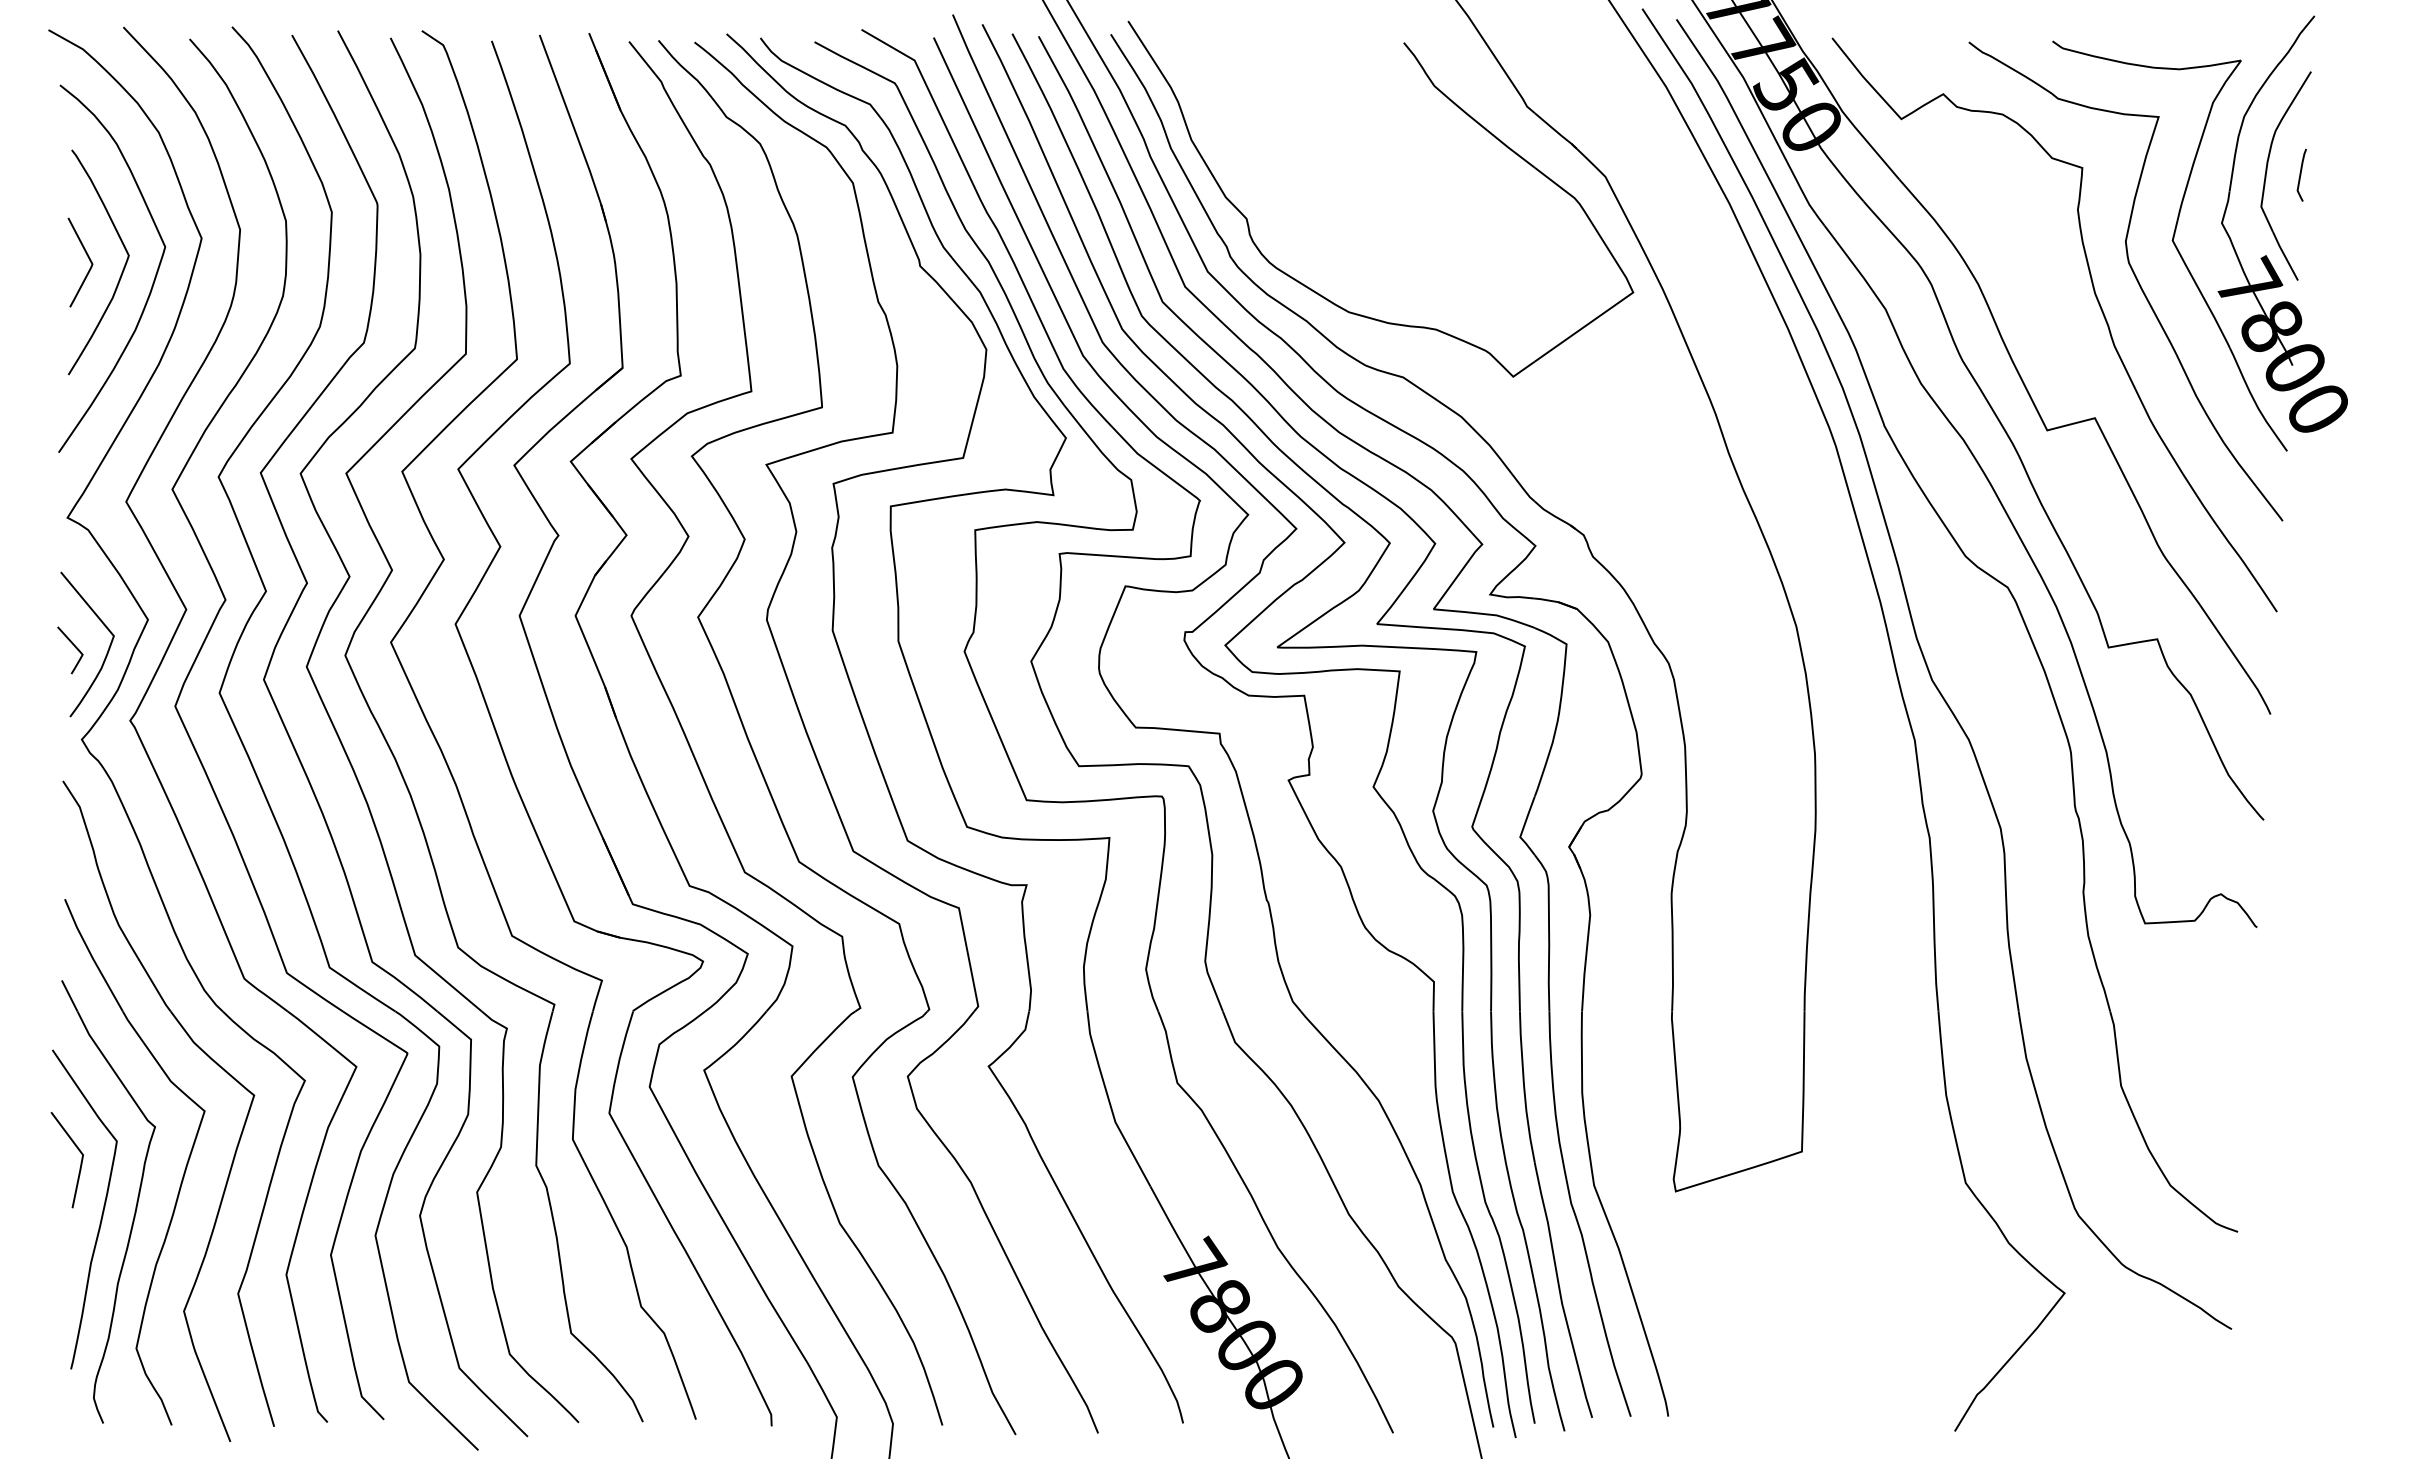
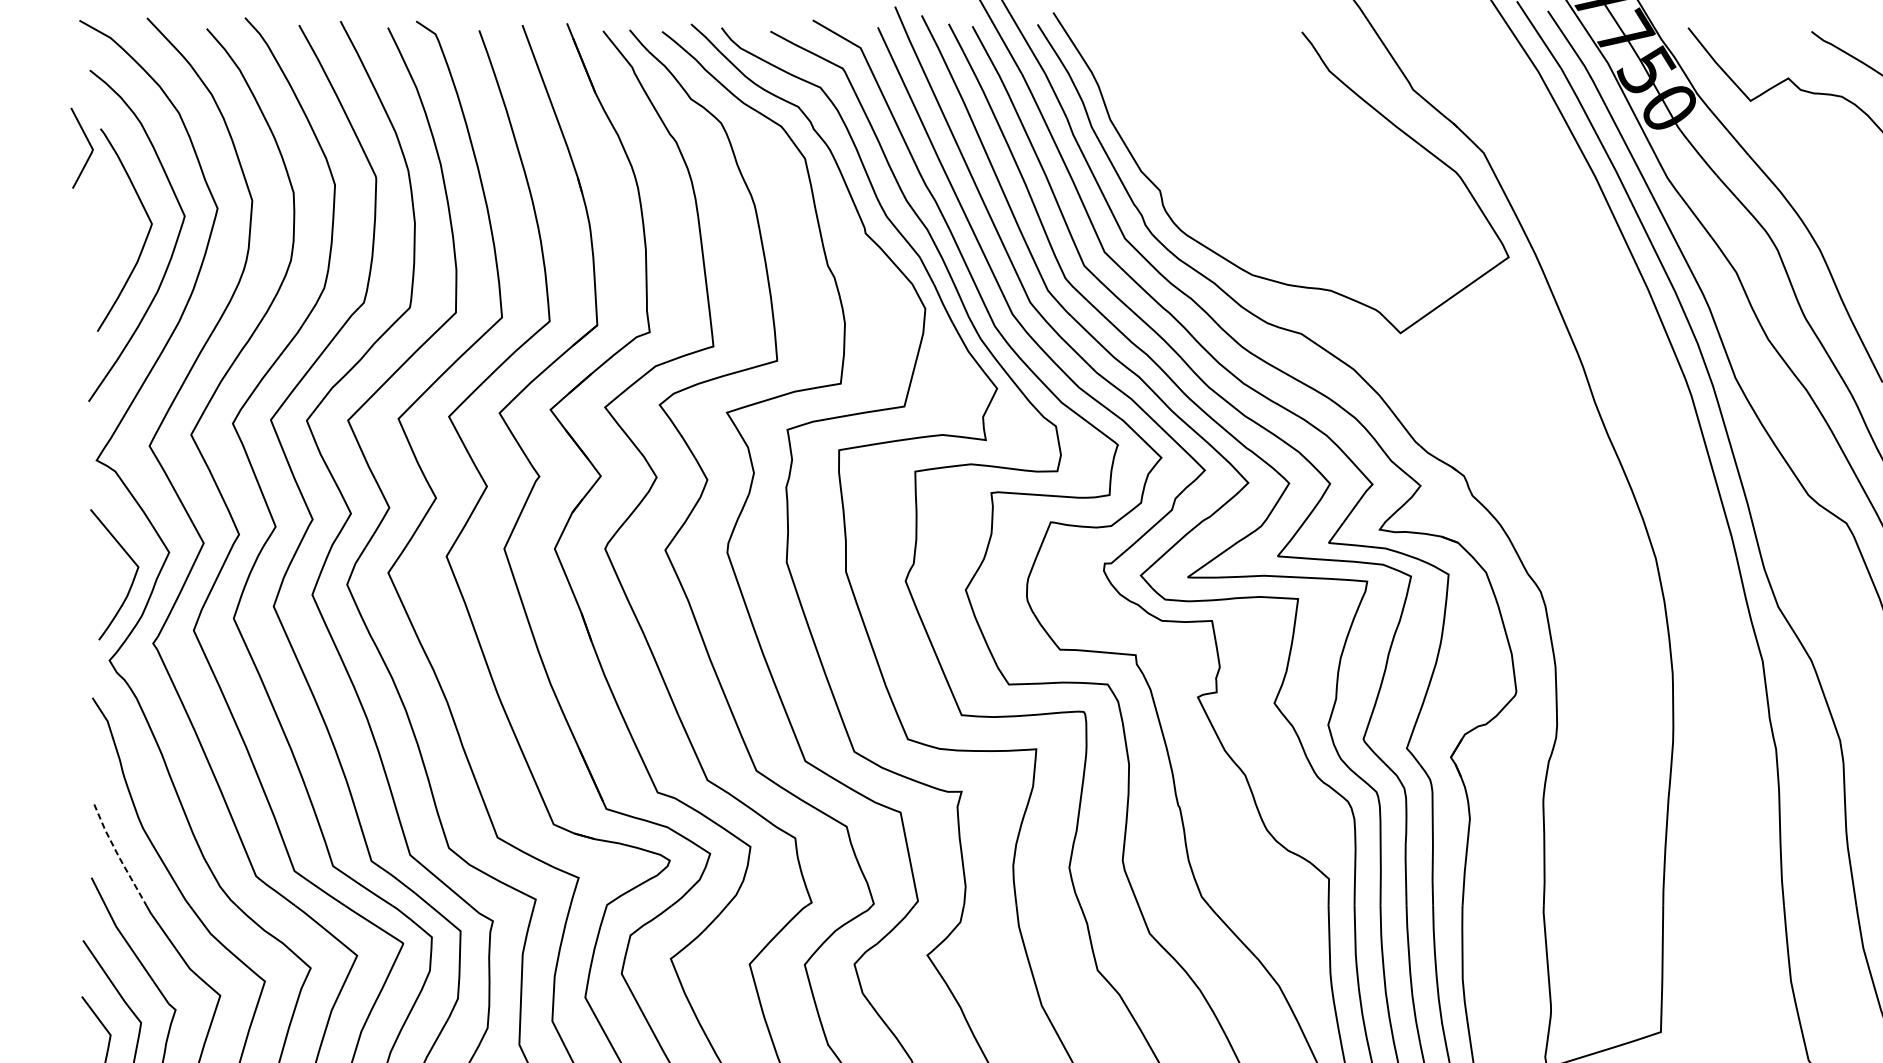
line: (87, 257) -> (88, 143), moved
curve: (74, 647) -> (102, 577), removed
line: (92, 956) -> (119, 856), solid -> dashed

